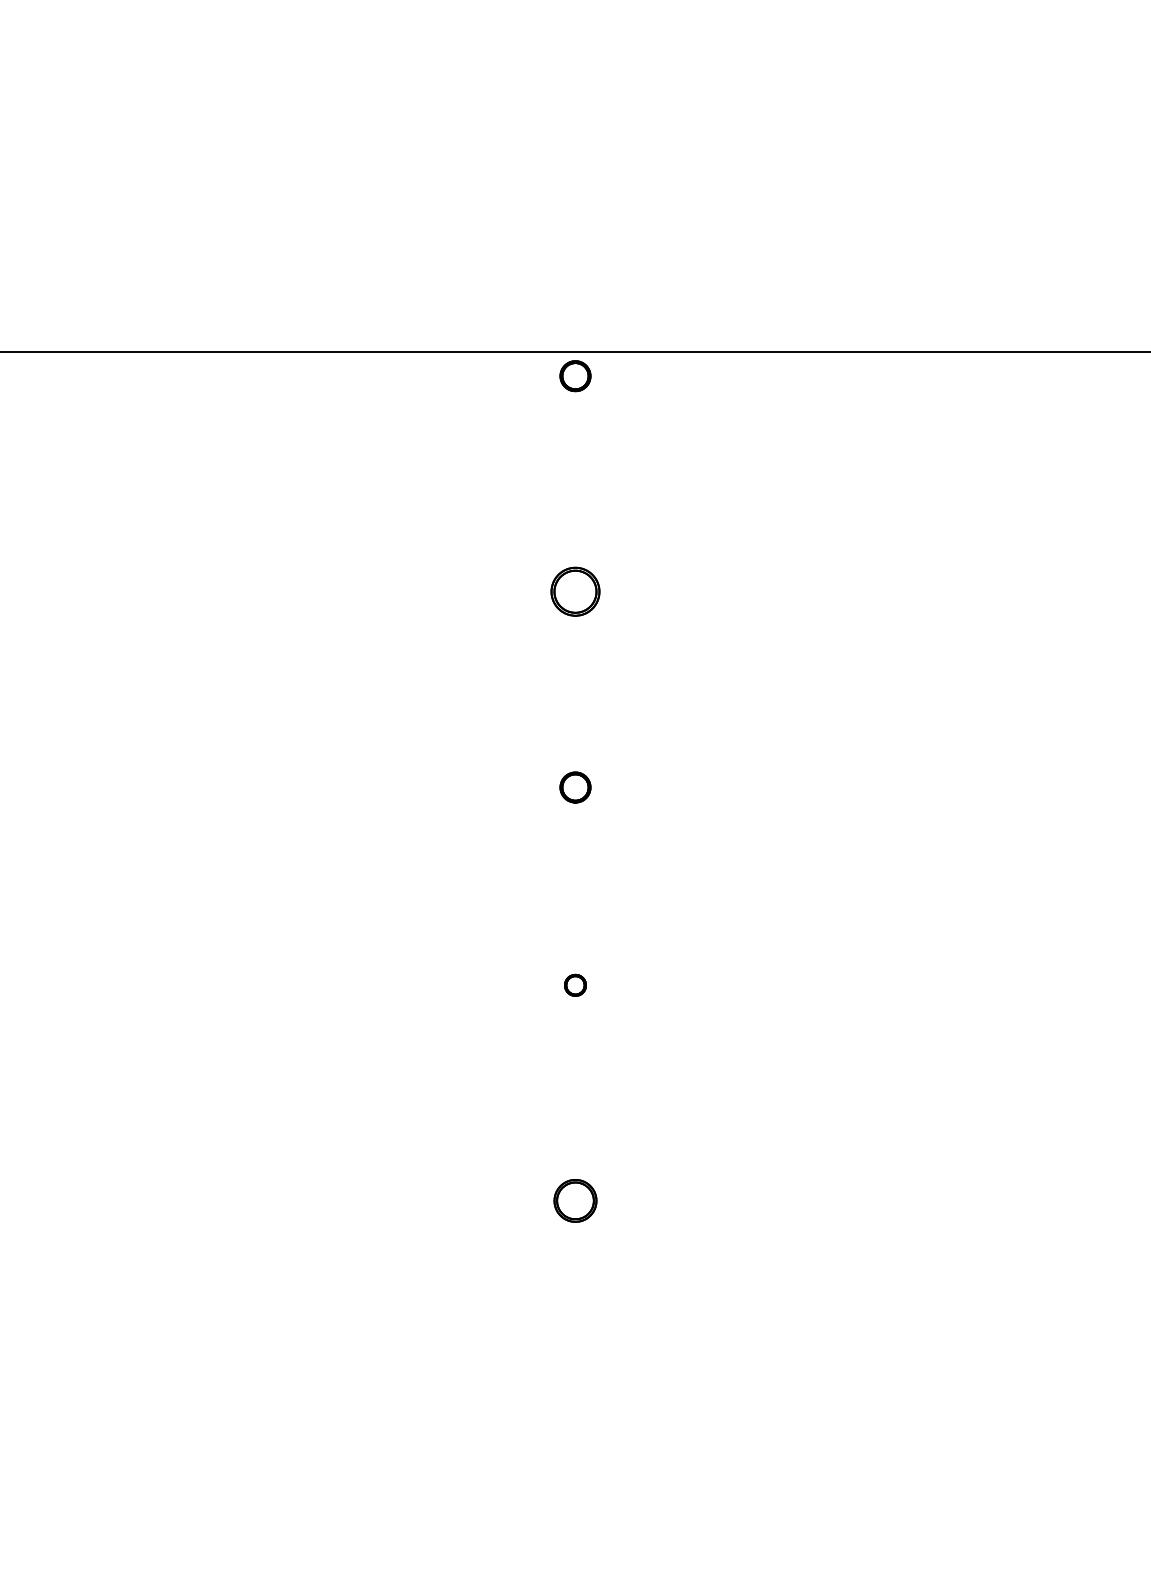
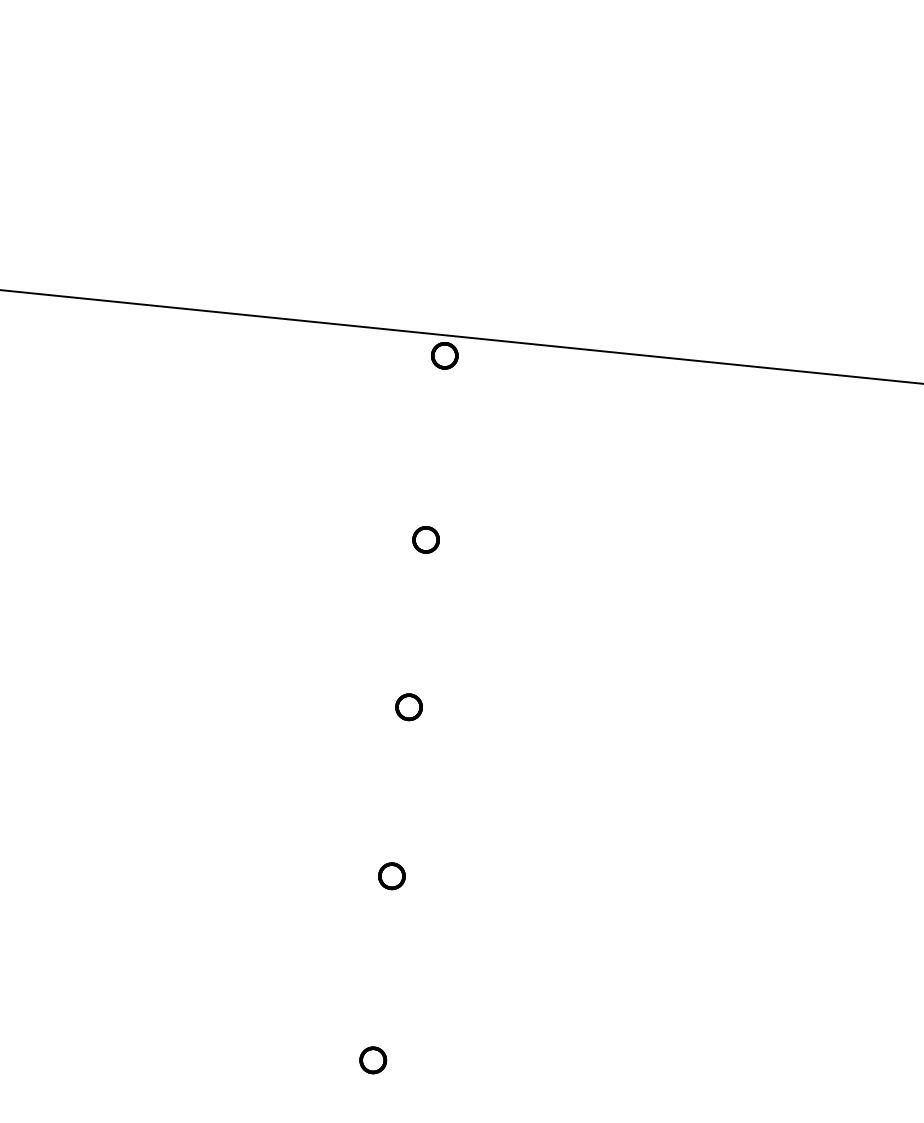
part: (575, 591) -> (426, 539), size x0.62
part: (575, 985) -> (391, 876), size x1.43
part: (575, 1200) -> (373, 1060), size x0.71

